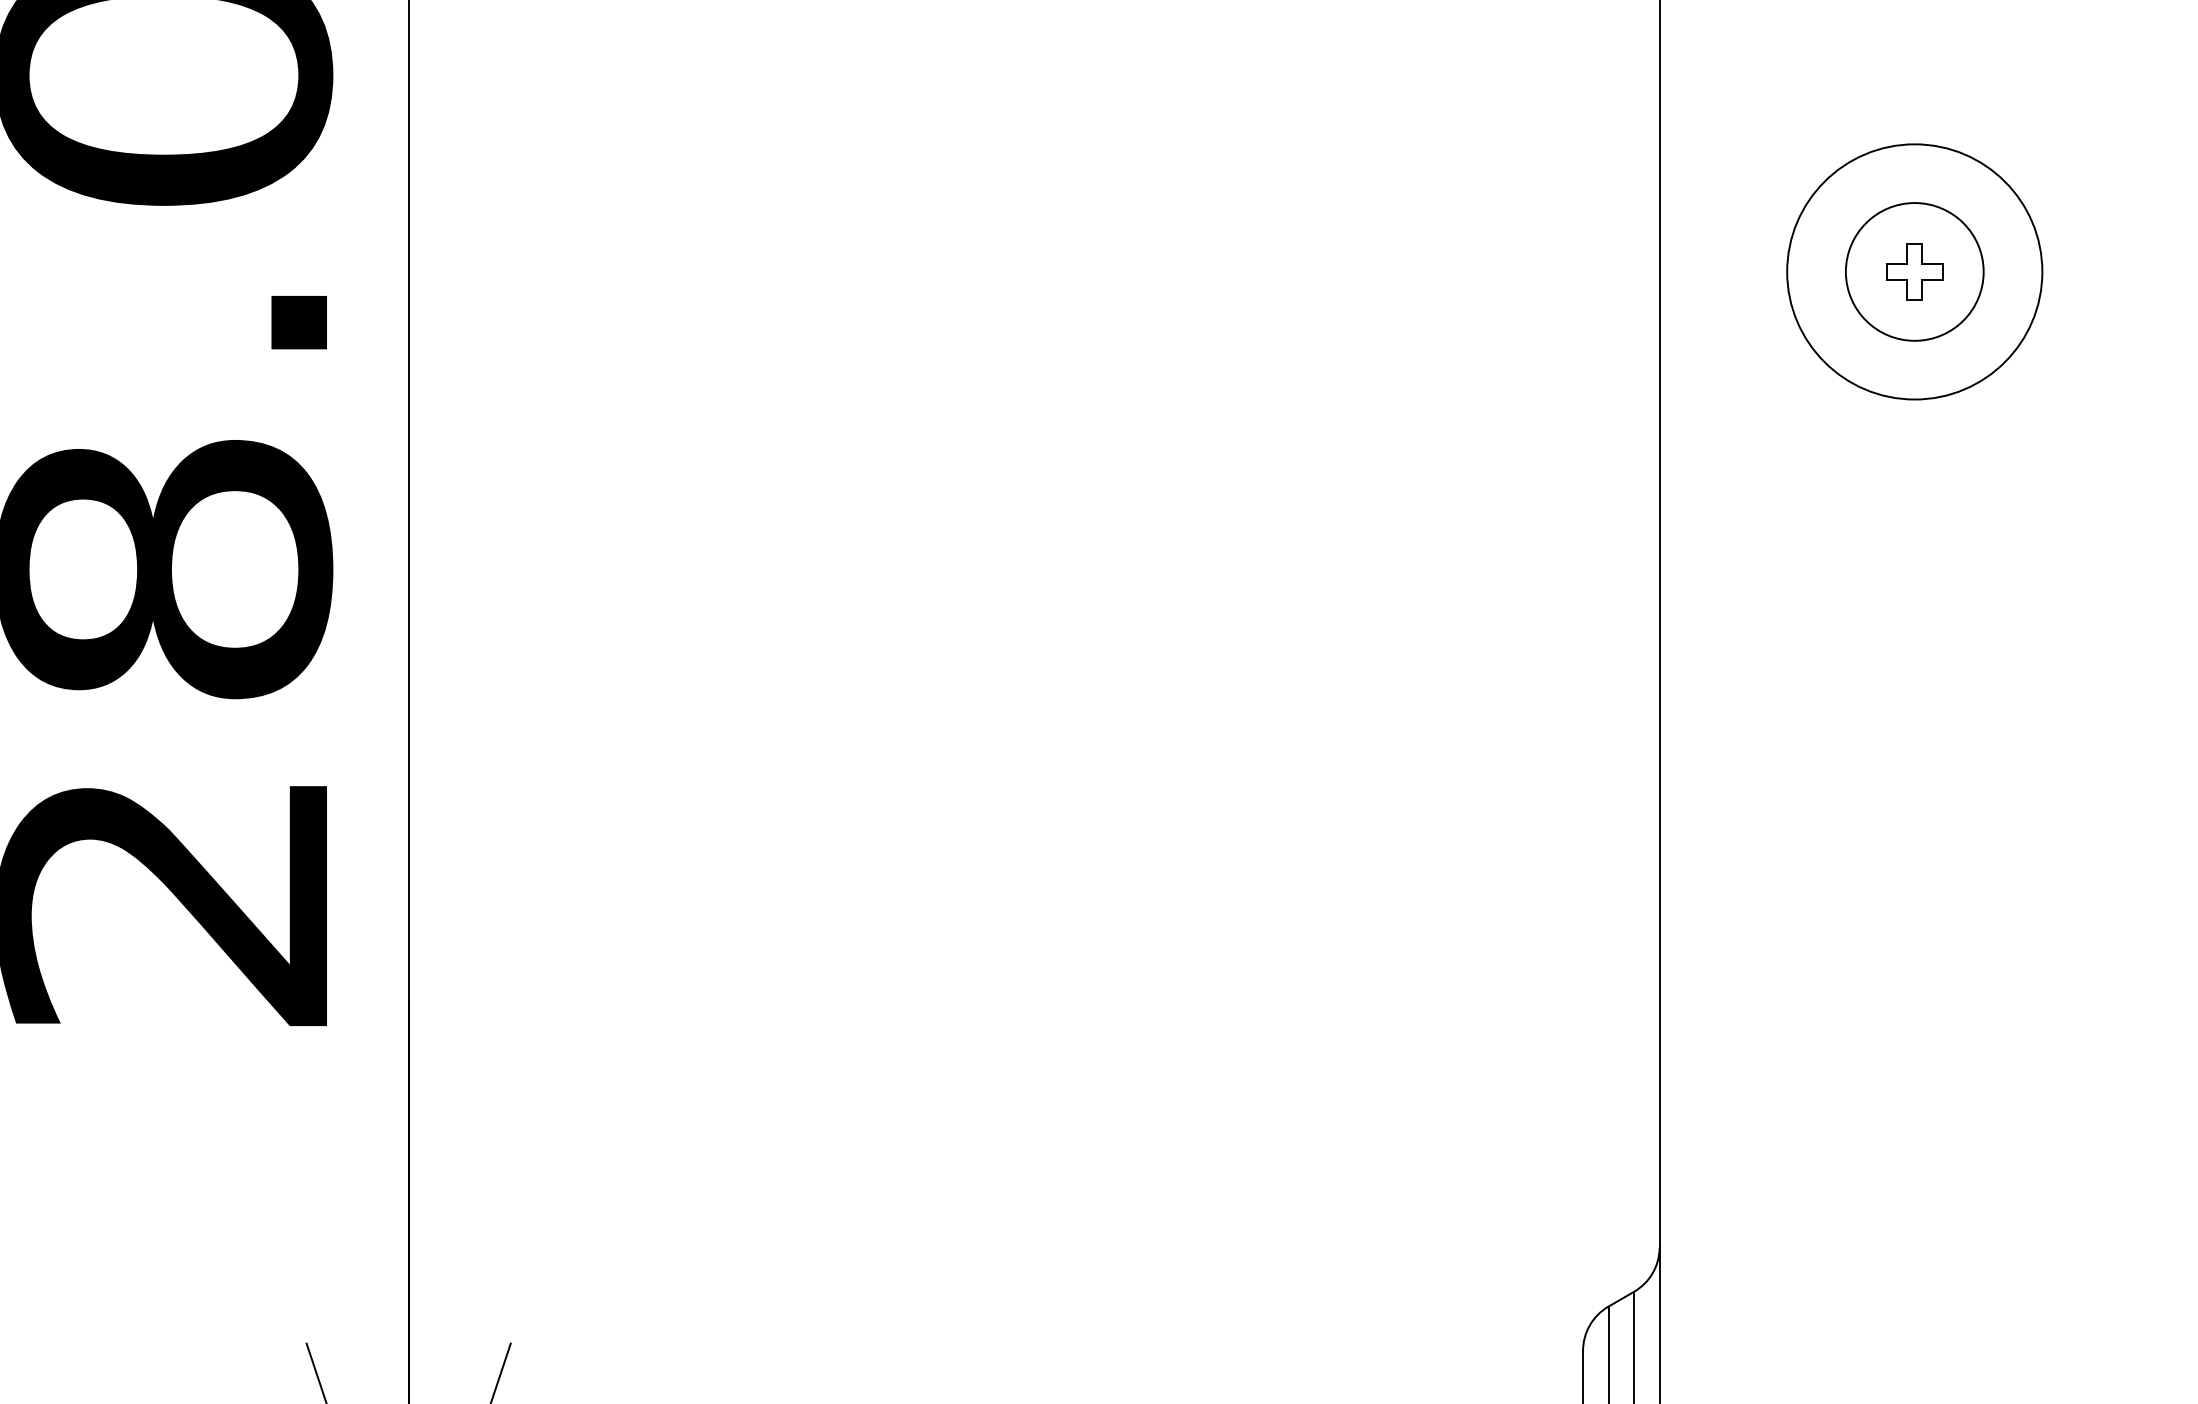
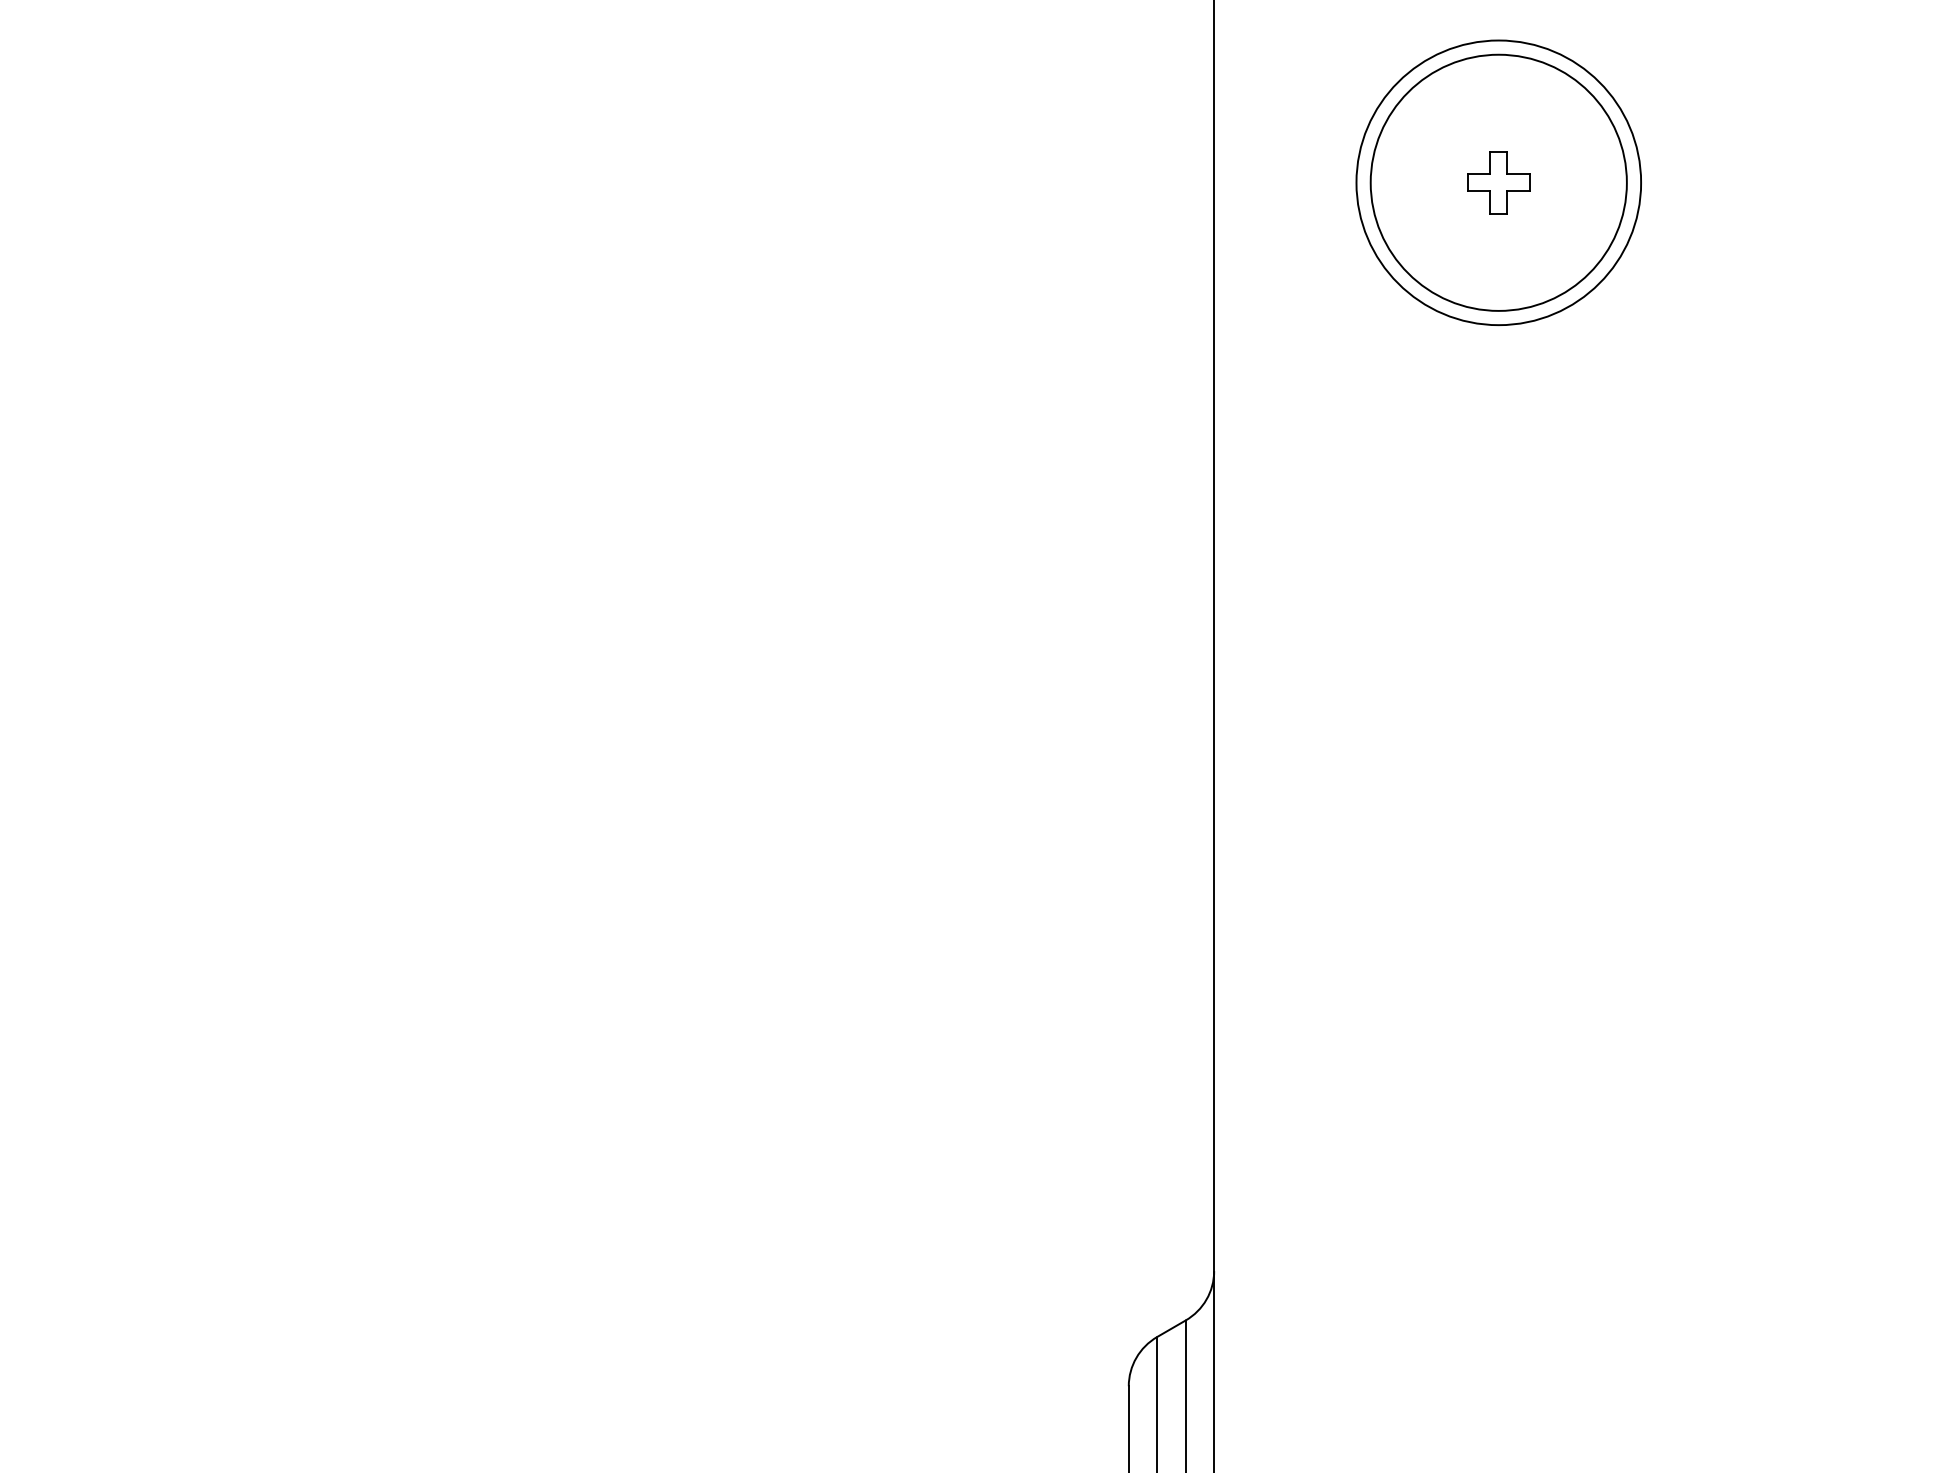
circle: (1914, 271) -> (1498, 182), size x1.67

